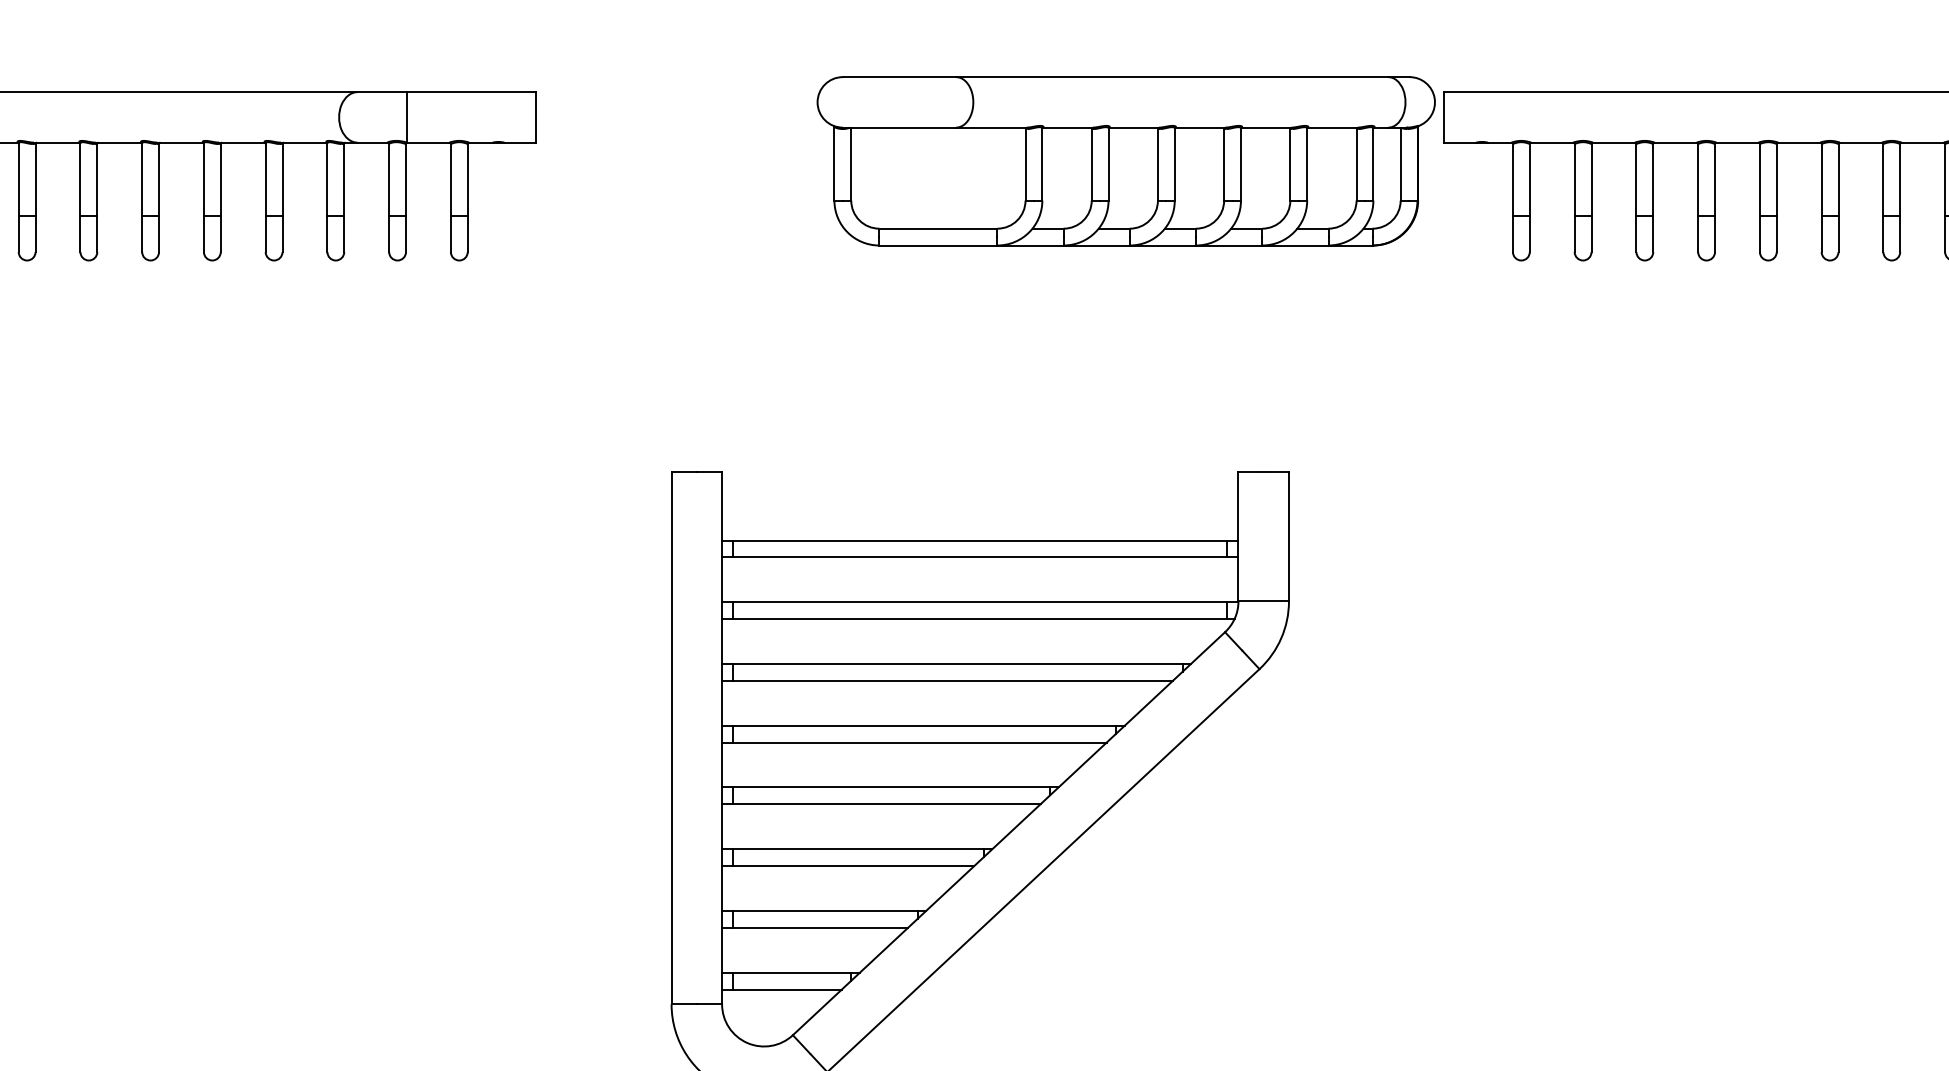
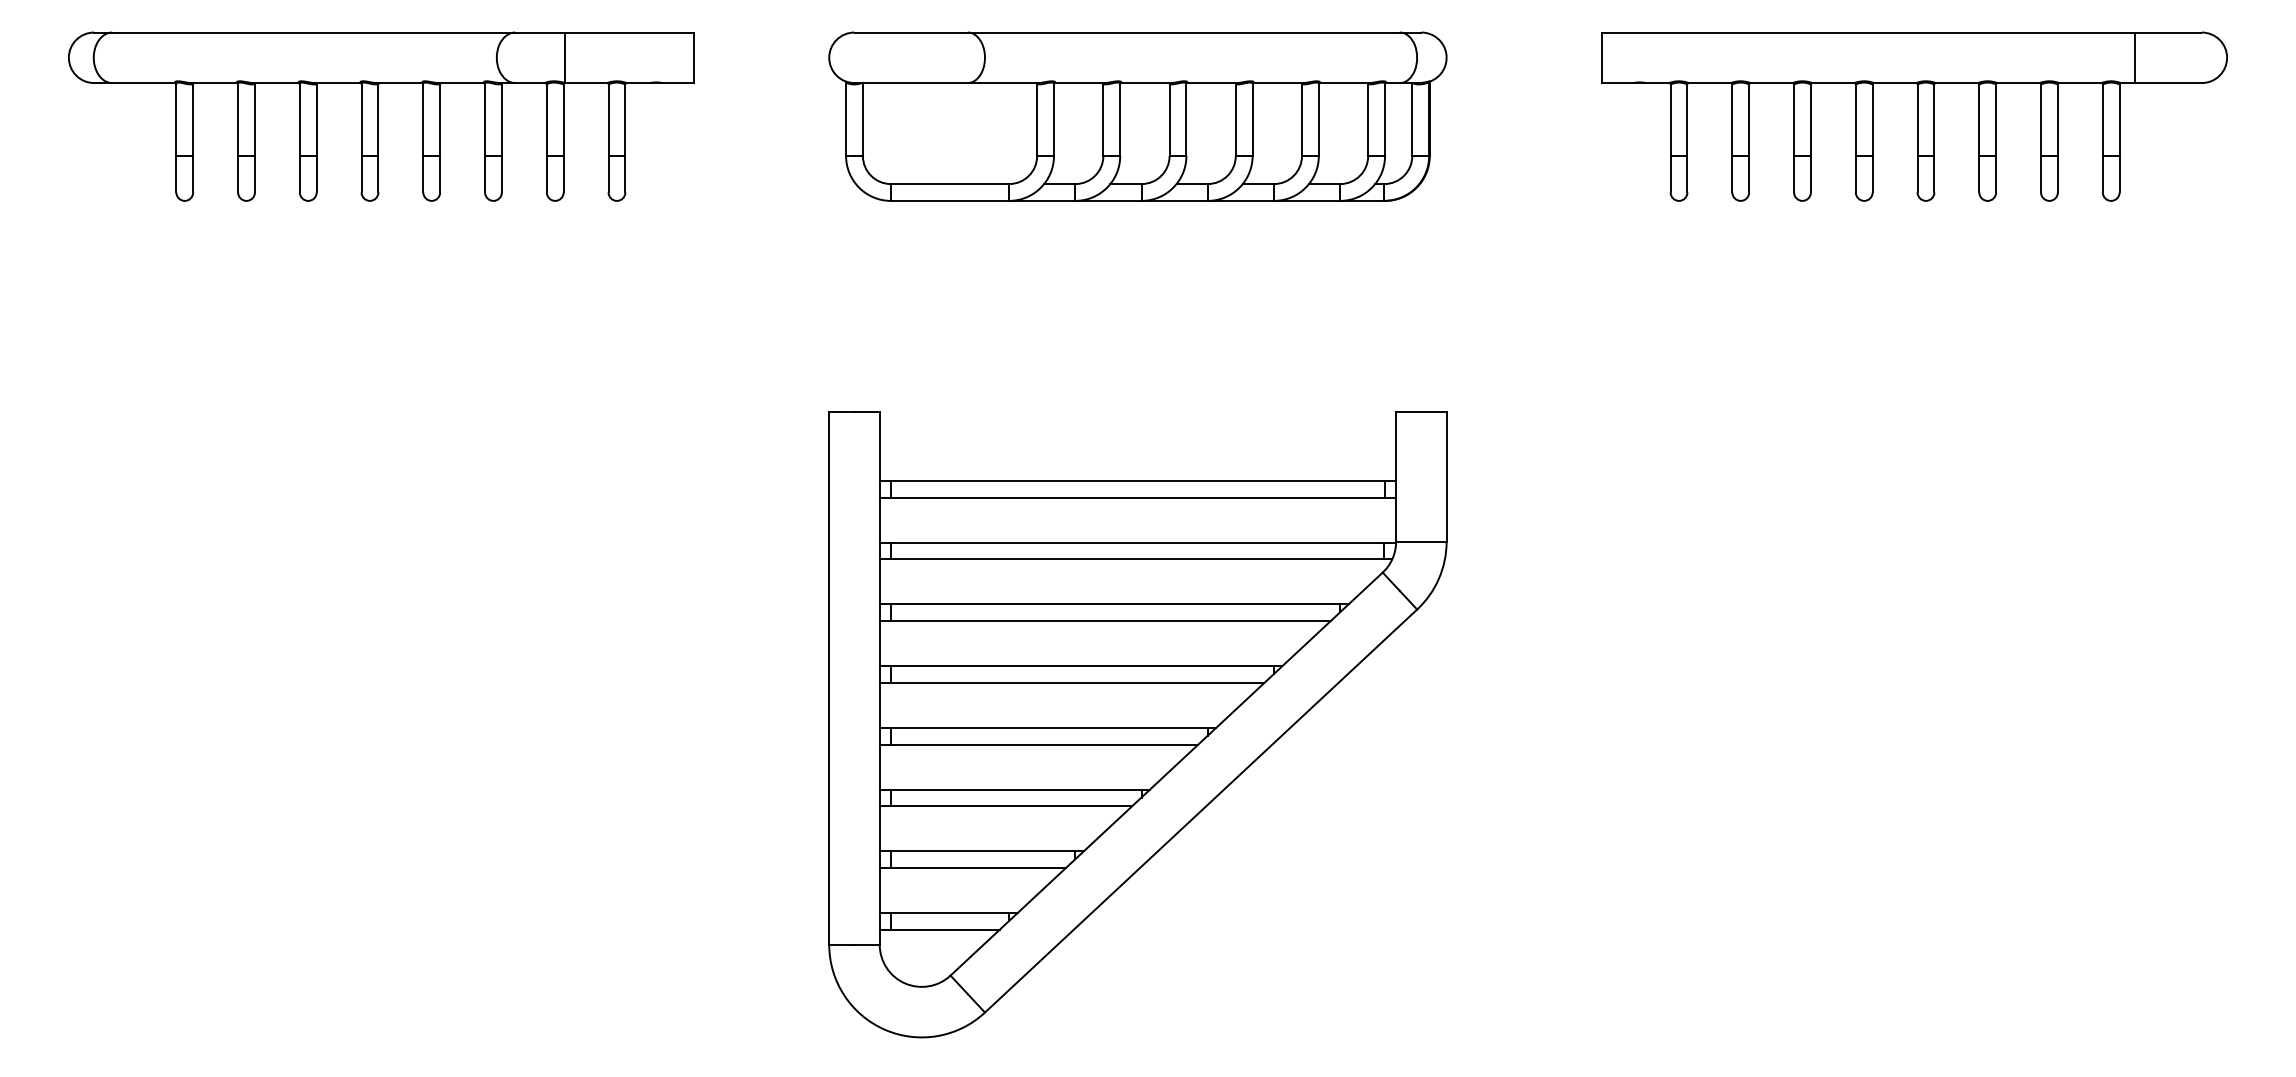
part: (1125, 161) -> (1137, 116), moved

